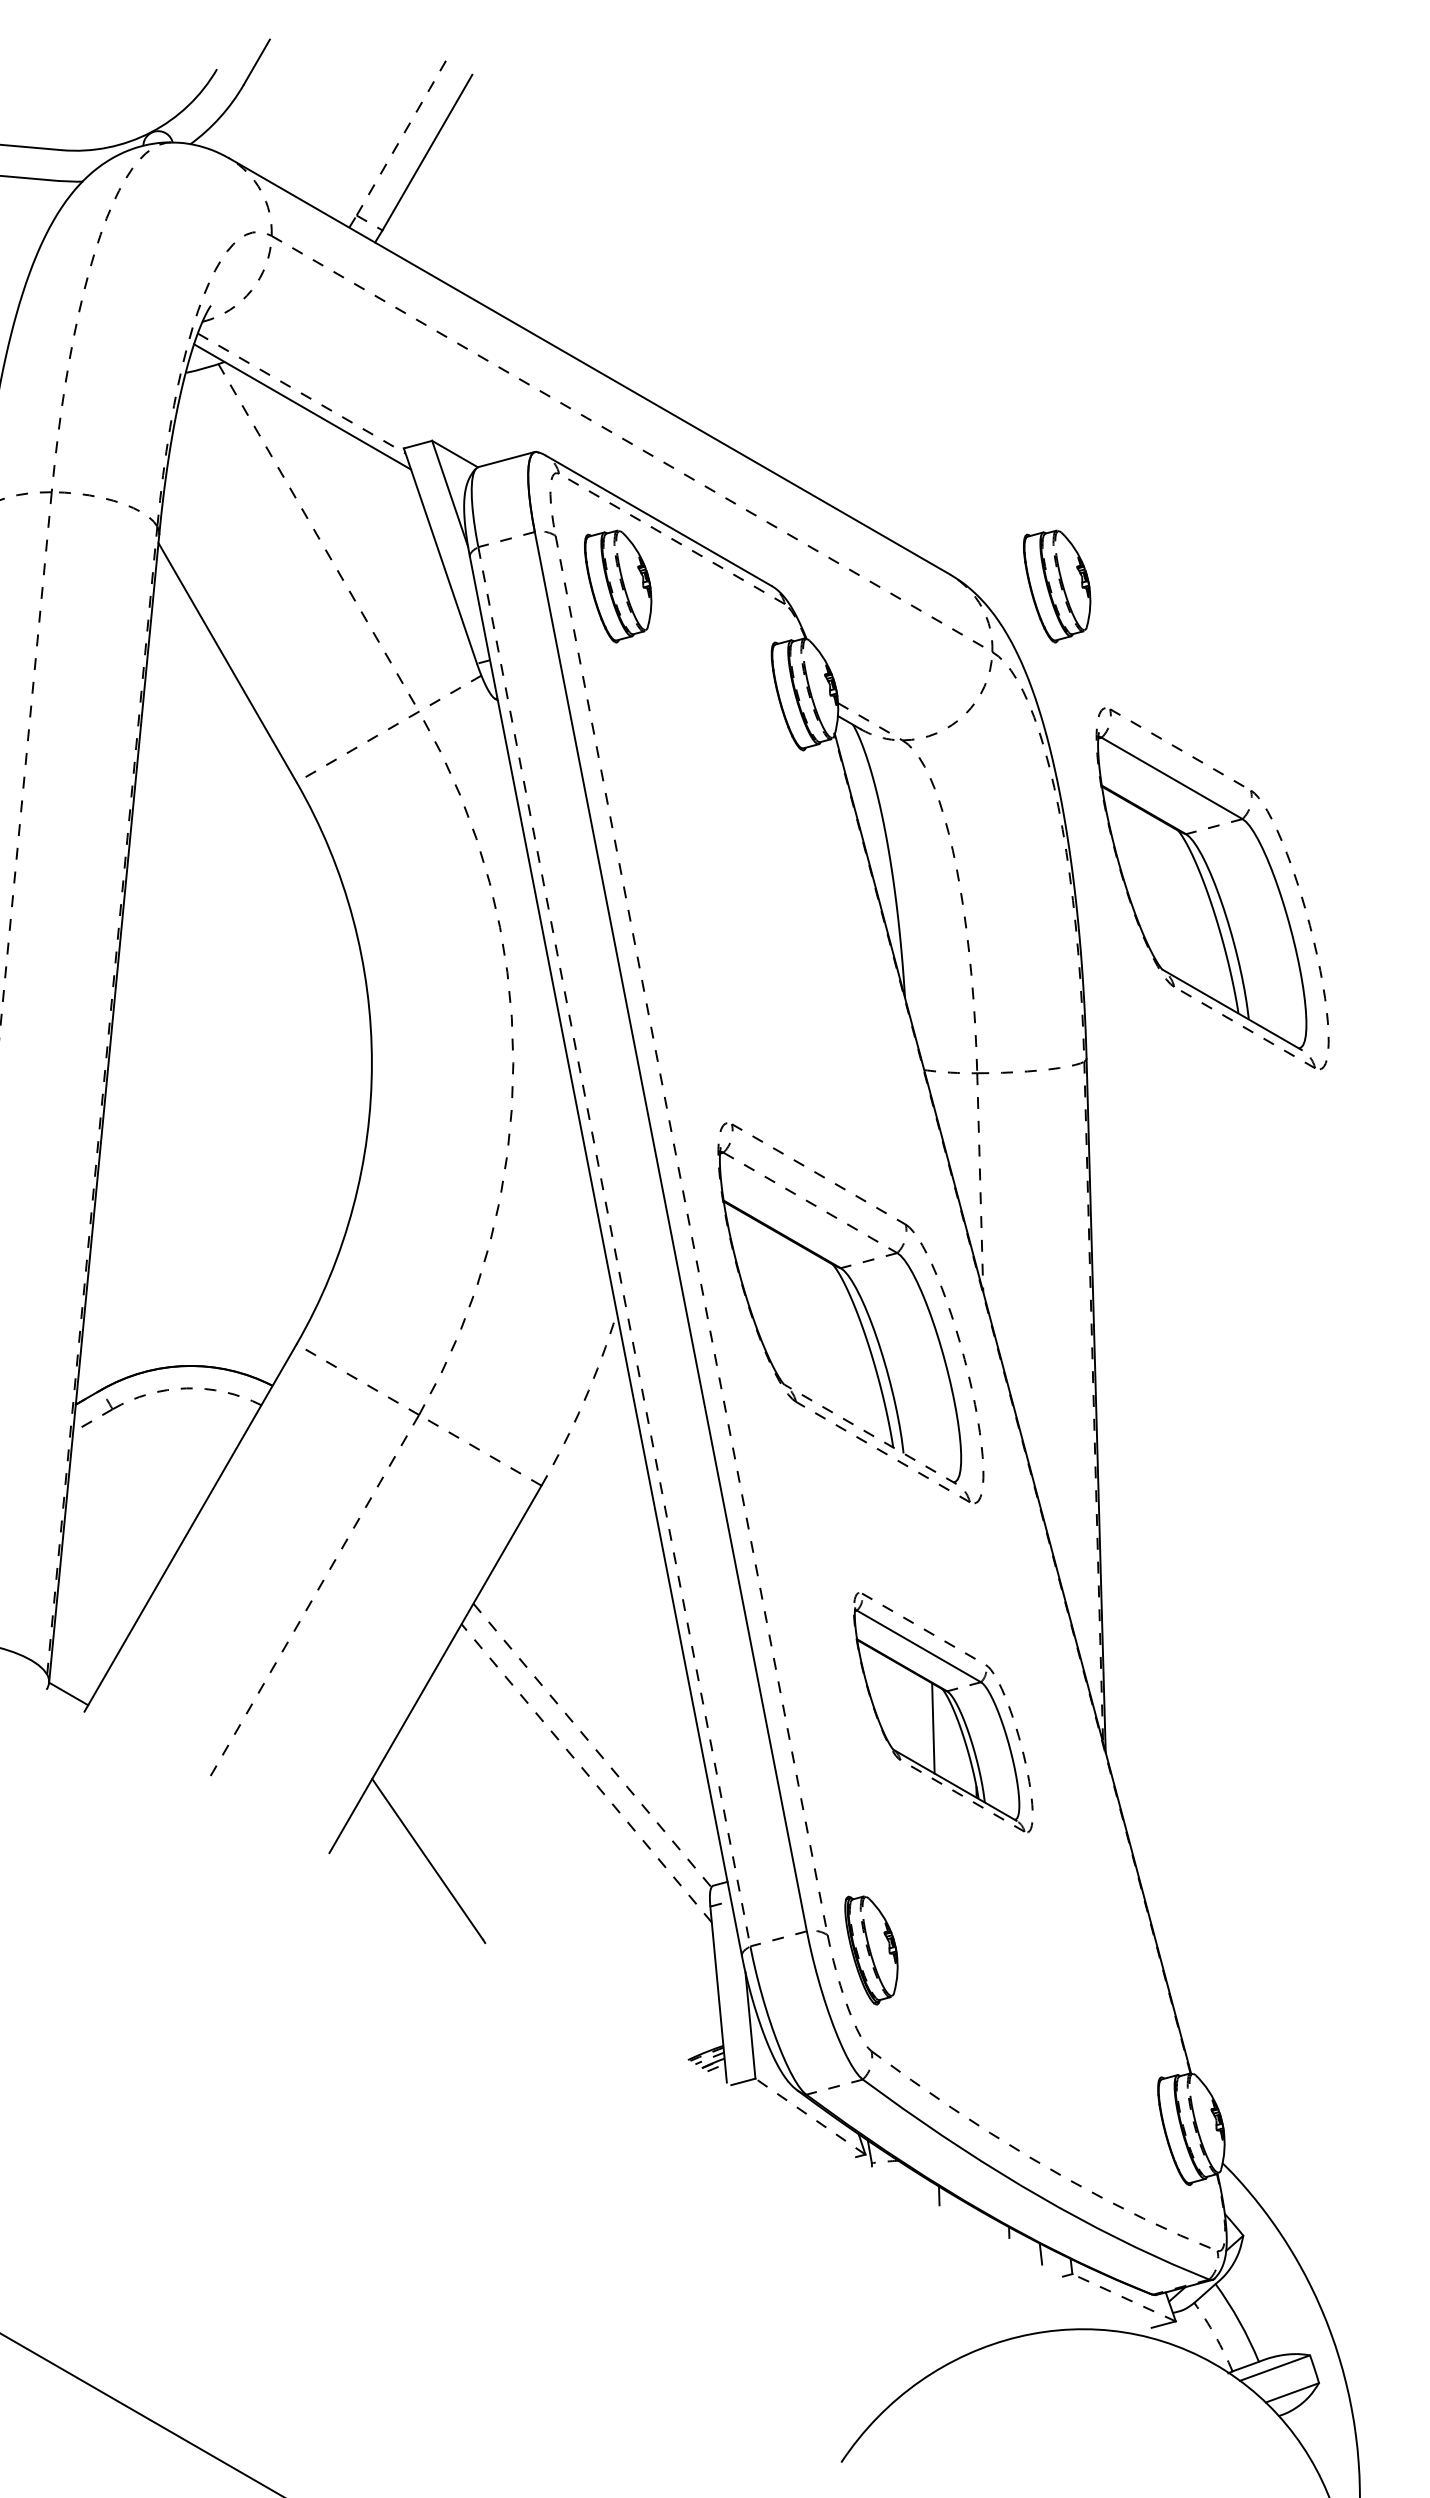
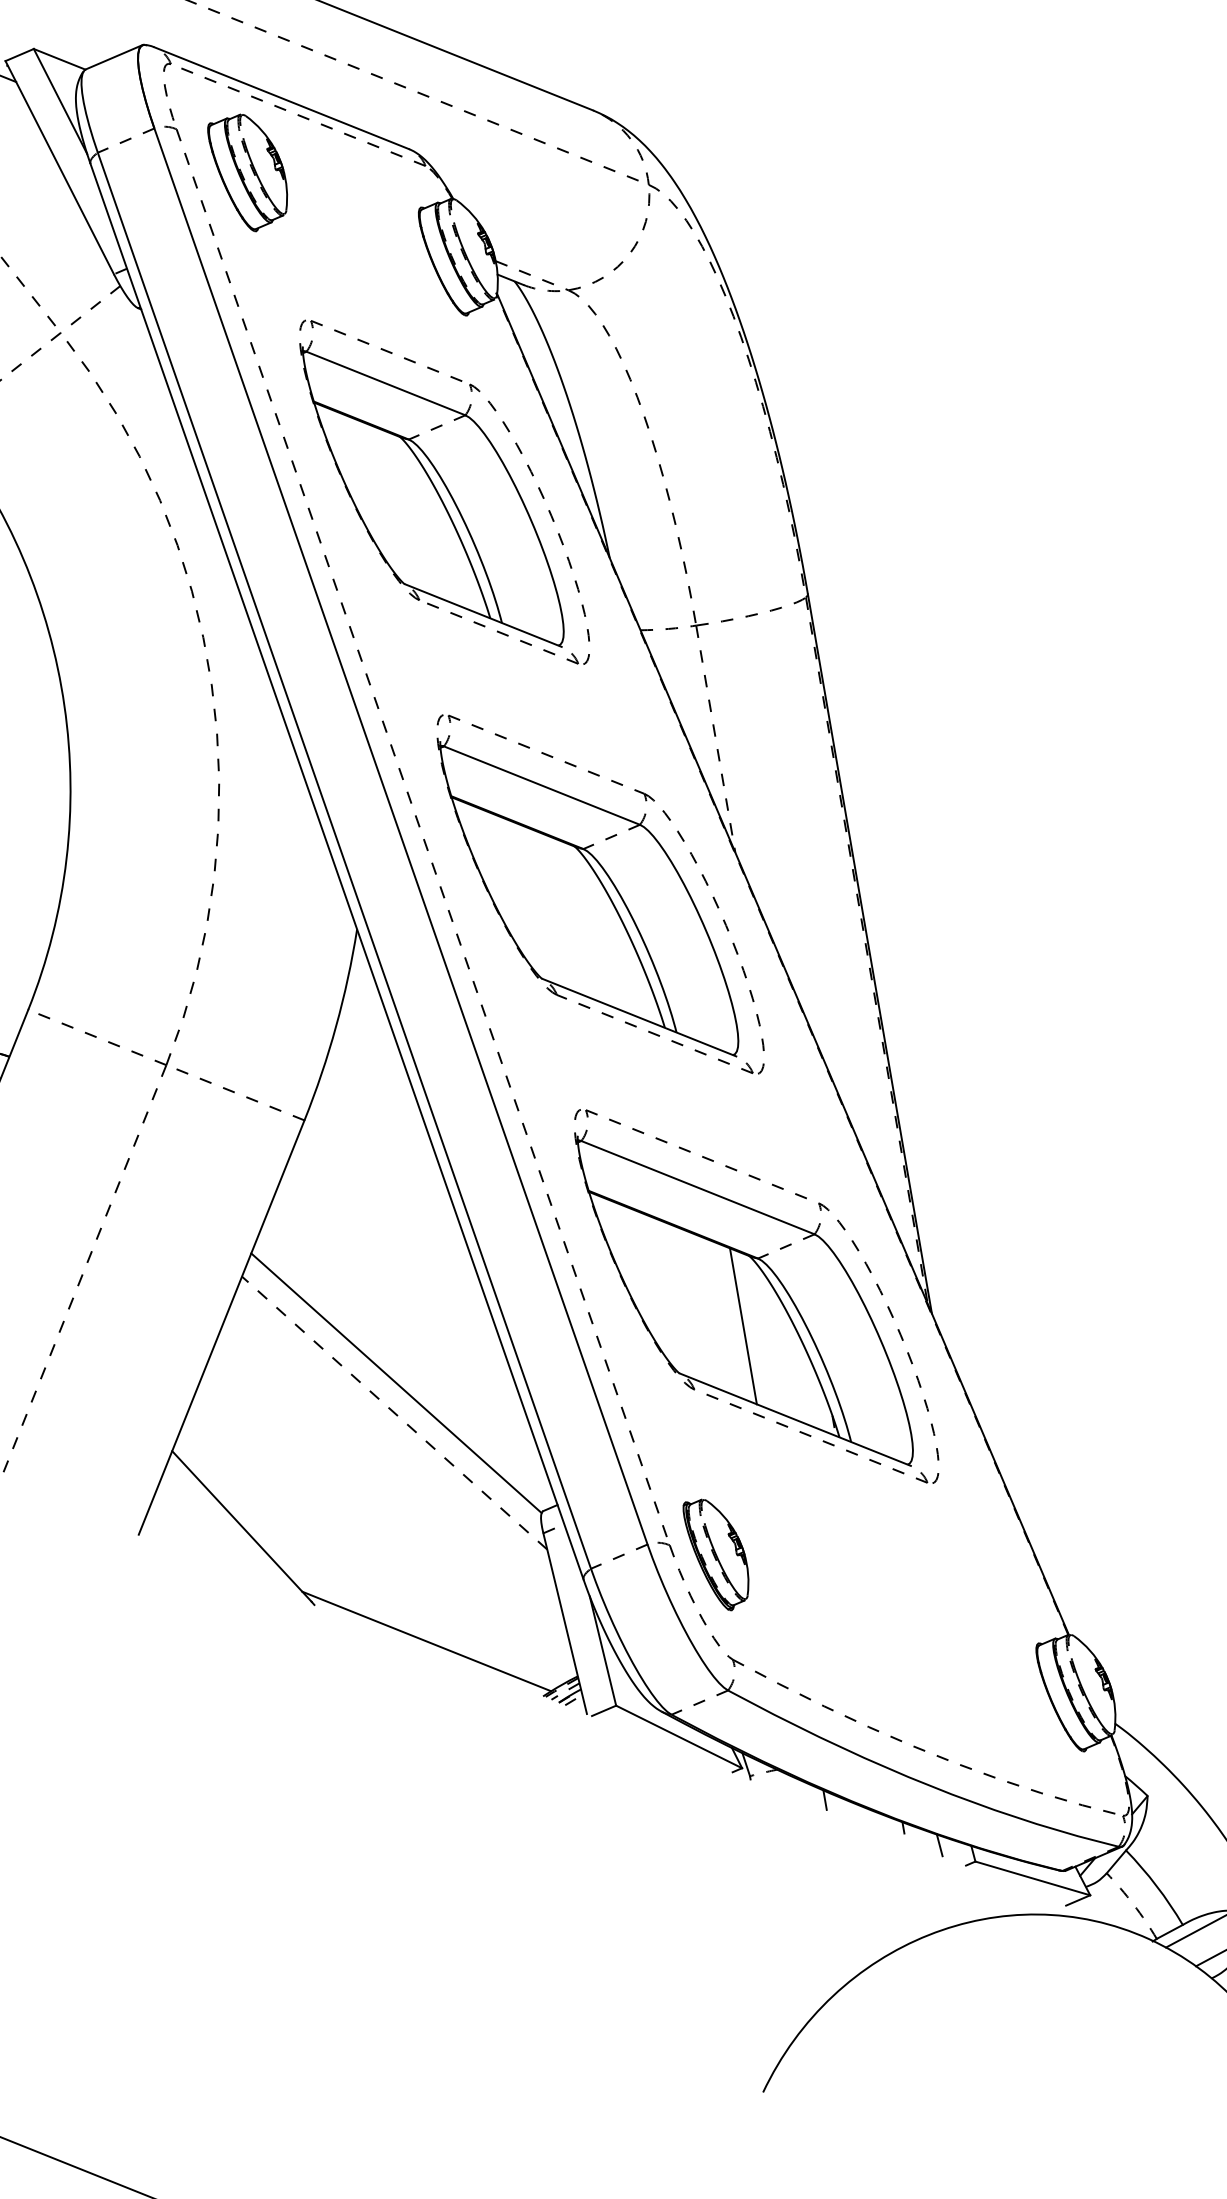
part: (1057, 586) -> (706, 106), removed
part: (1212, 888) -> (444, 492), moved
line: (810, 1203) -> (542, 786), dashed -> solid
line: (614, 1246) -> (344, 860), dashed -> solid
arc: (584, 1401) -> (336, 1026), dashed -> solid
line: (870, 1434) -> (639, 1017), dashed -> solid
part: (943, 1712) -> (756, 1296), size x1.67
line: (592, 1745) -> (396, 1383), dashed -> solid
line: (585, 1992) -> (426, 1641), added
line: (810, 2116) -> (679, 1736), dashed -> solid
line: (1124, 2297) -> (1033, 1878), dashed -> solid

